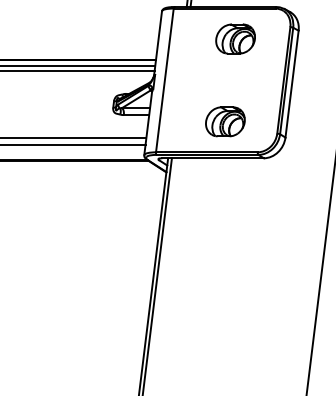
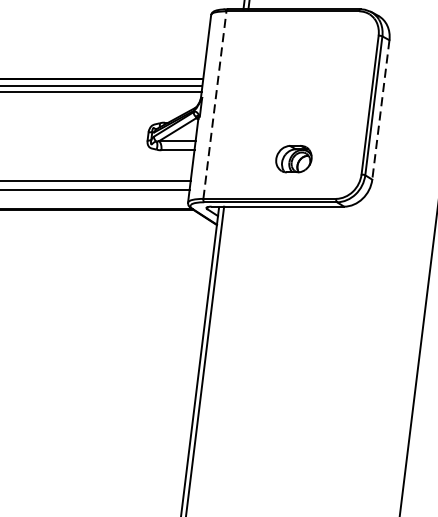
part: (235, 38) -> (307, 50), removed
line: (164, 79) -> (214, 103), solid -> dashed
line: (292, 84) -> (381, 110), solid -> dashed
part: (225, 121) -> (294, 158), size x0.7

